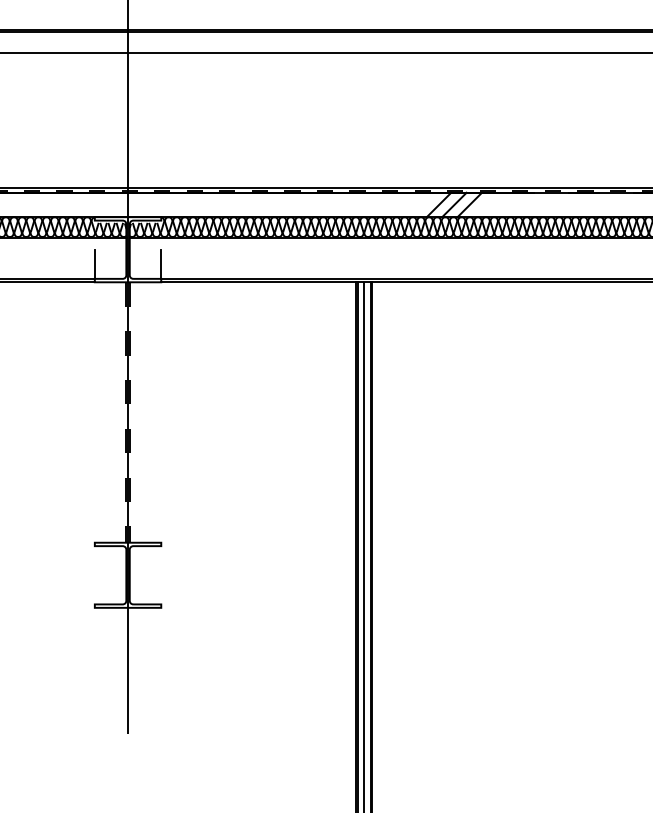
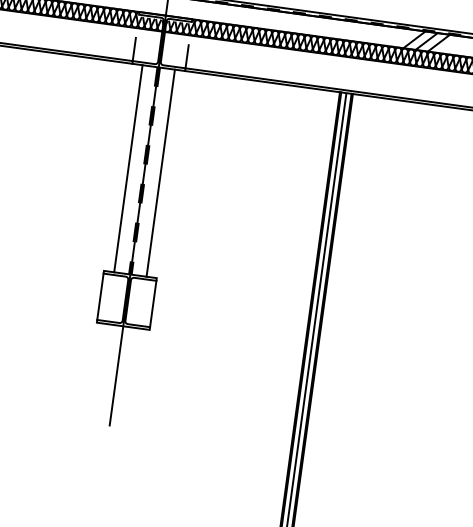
line: (107, 412) -> (128, 168), added
line: (148, 412) -> (160, 173), added
line: (94, 575) -> (100, 296), added
line: (161, 575) -> (153, 304), added

